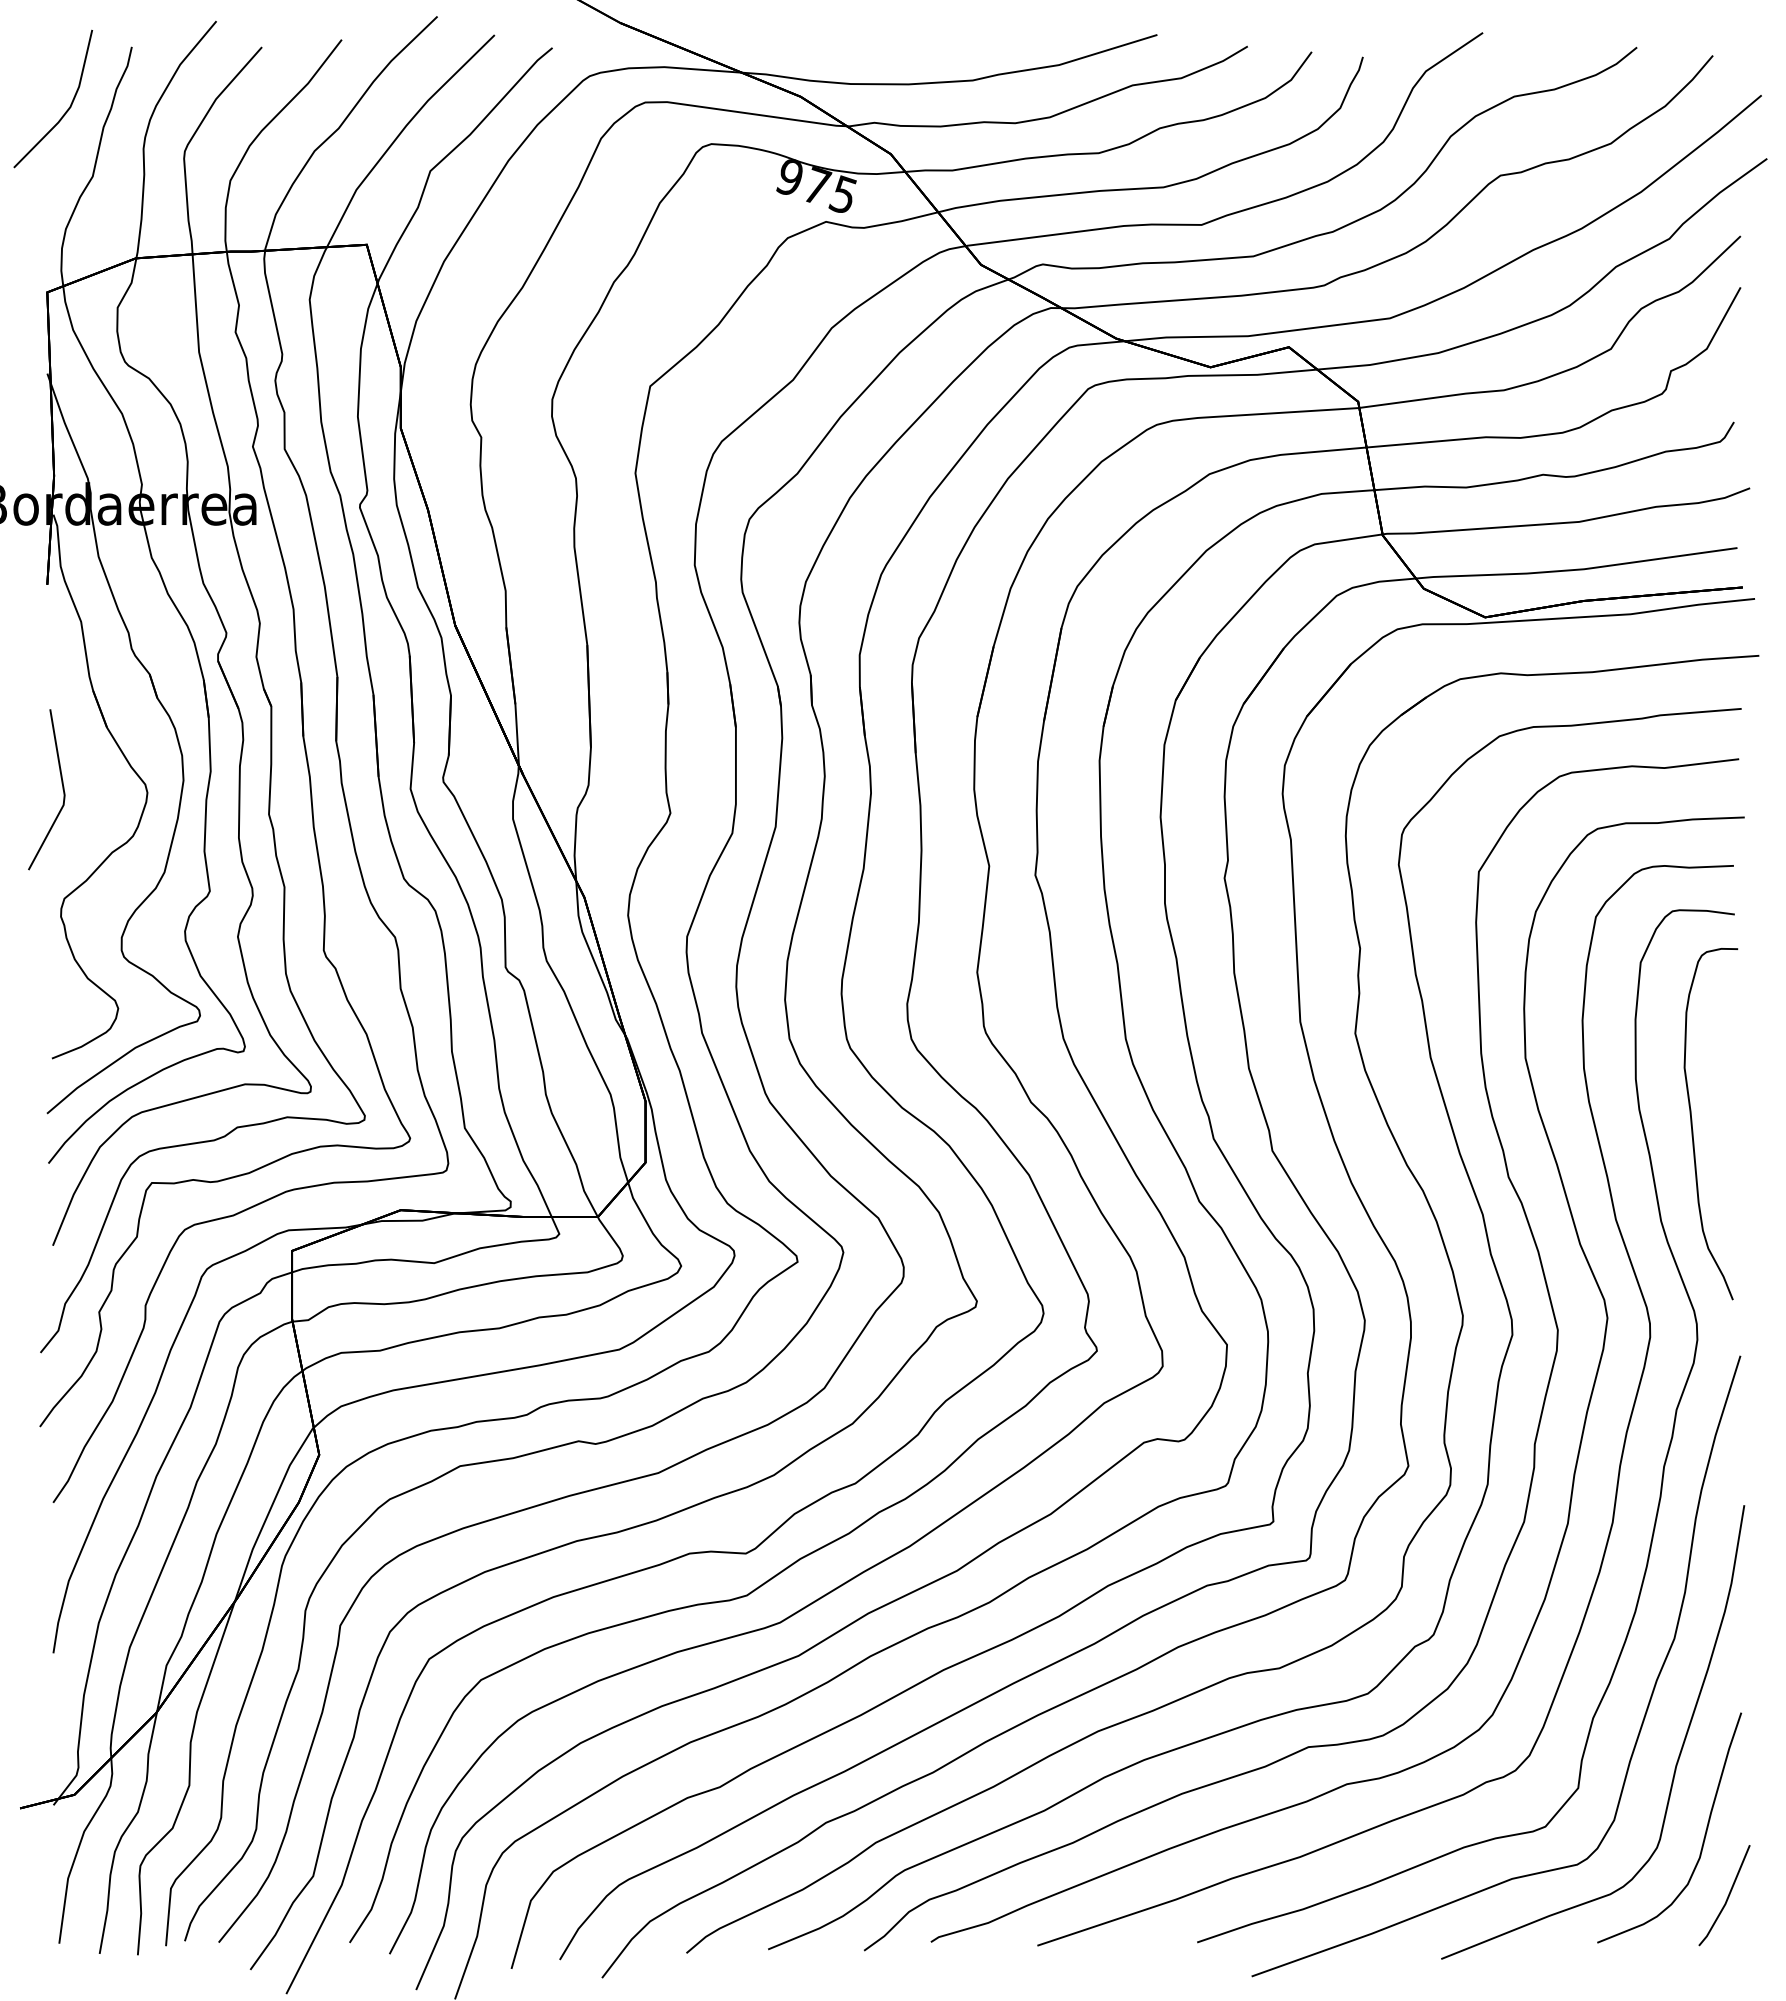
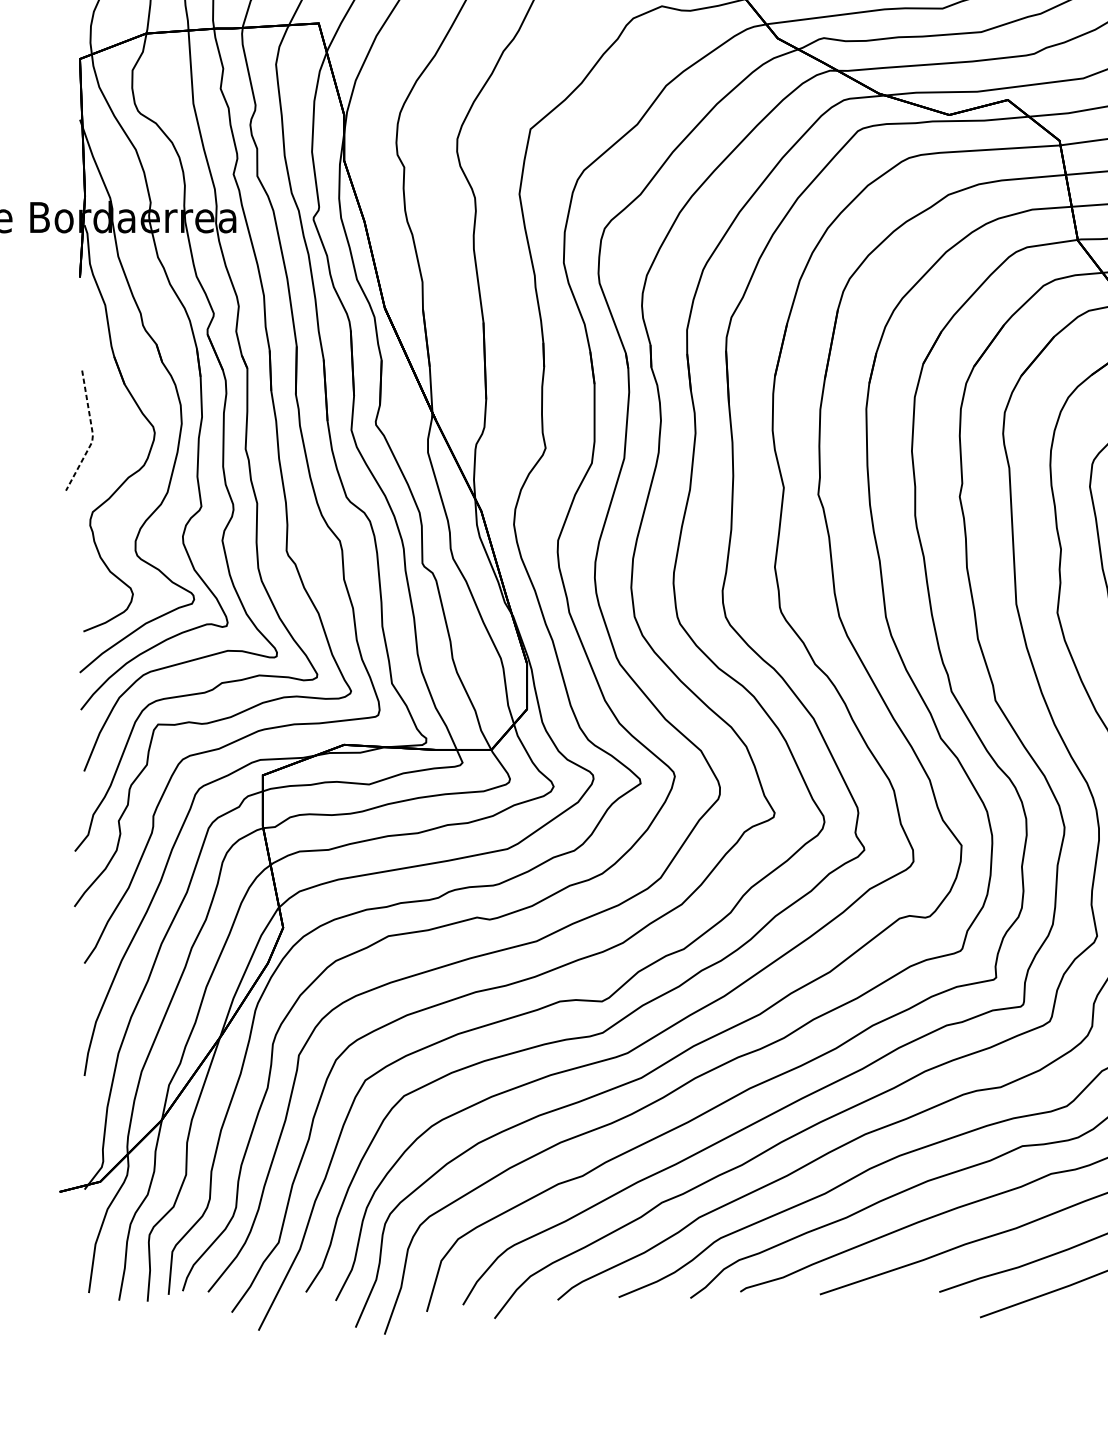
line: (64, 794) -> (92, 434), solid -> dashed

